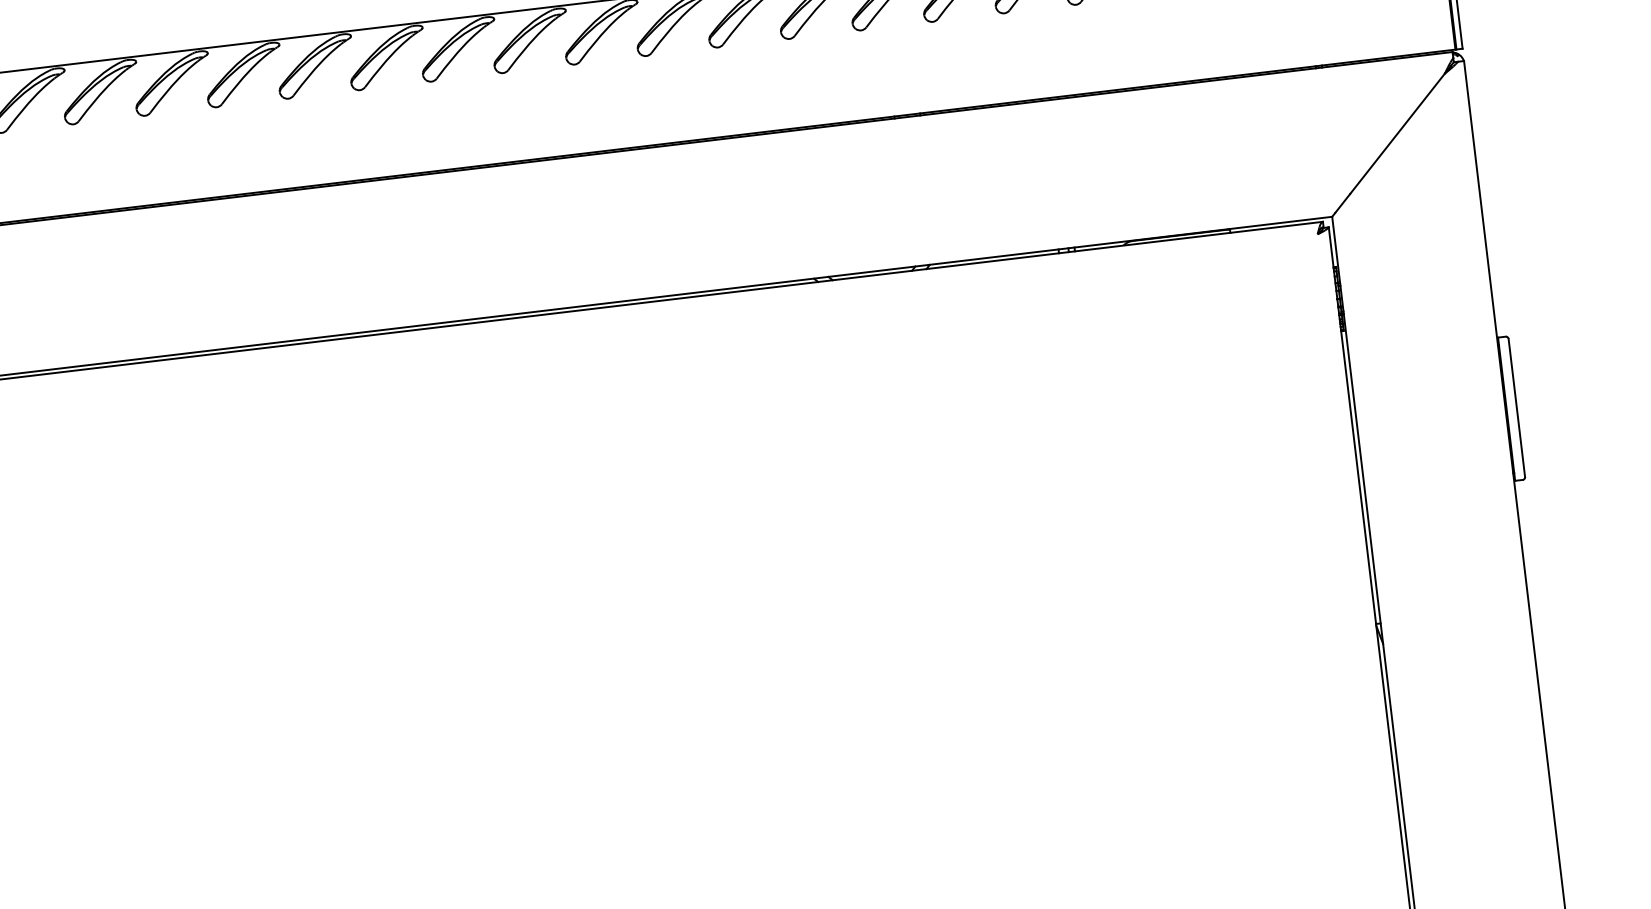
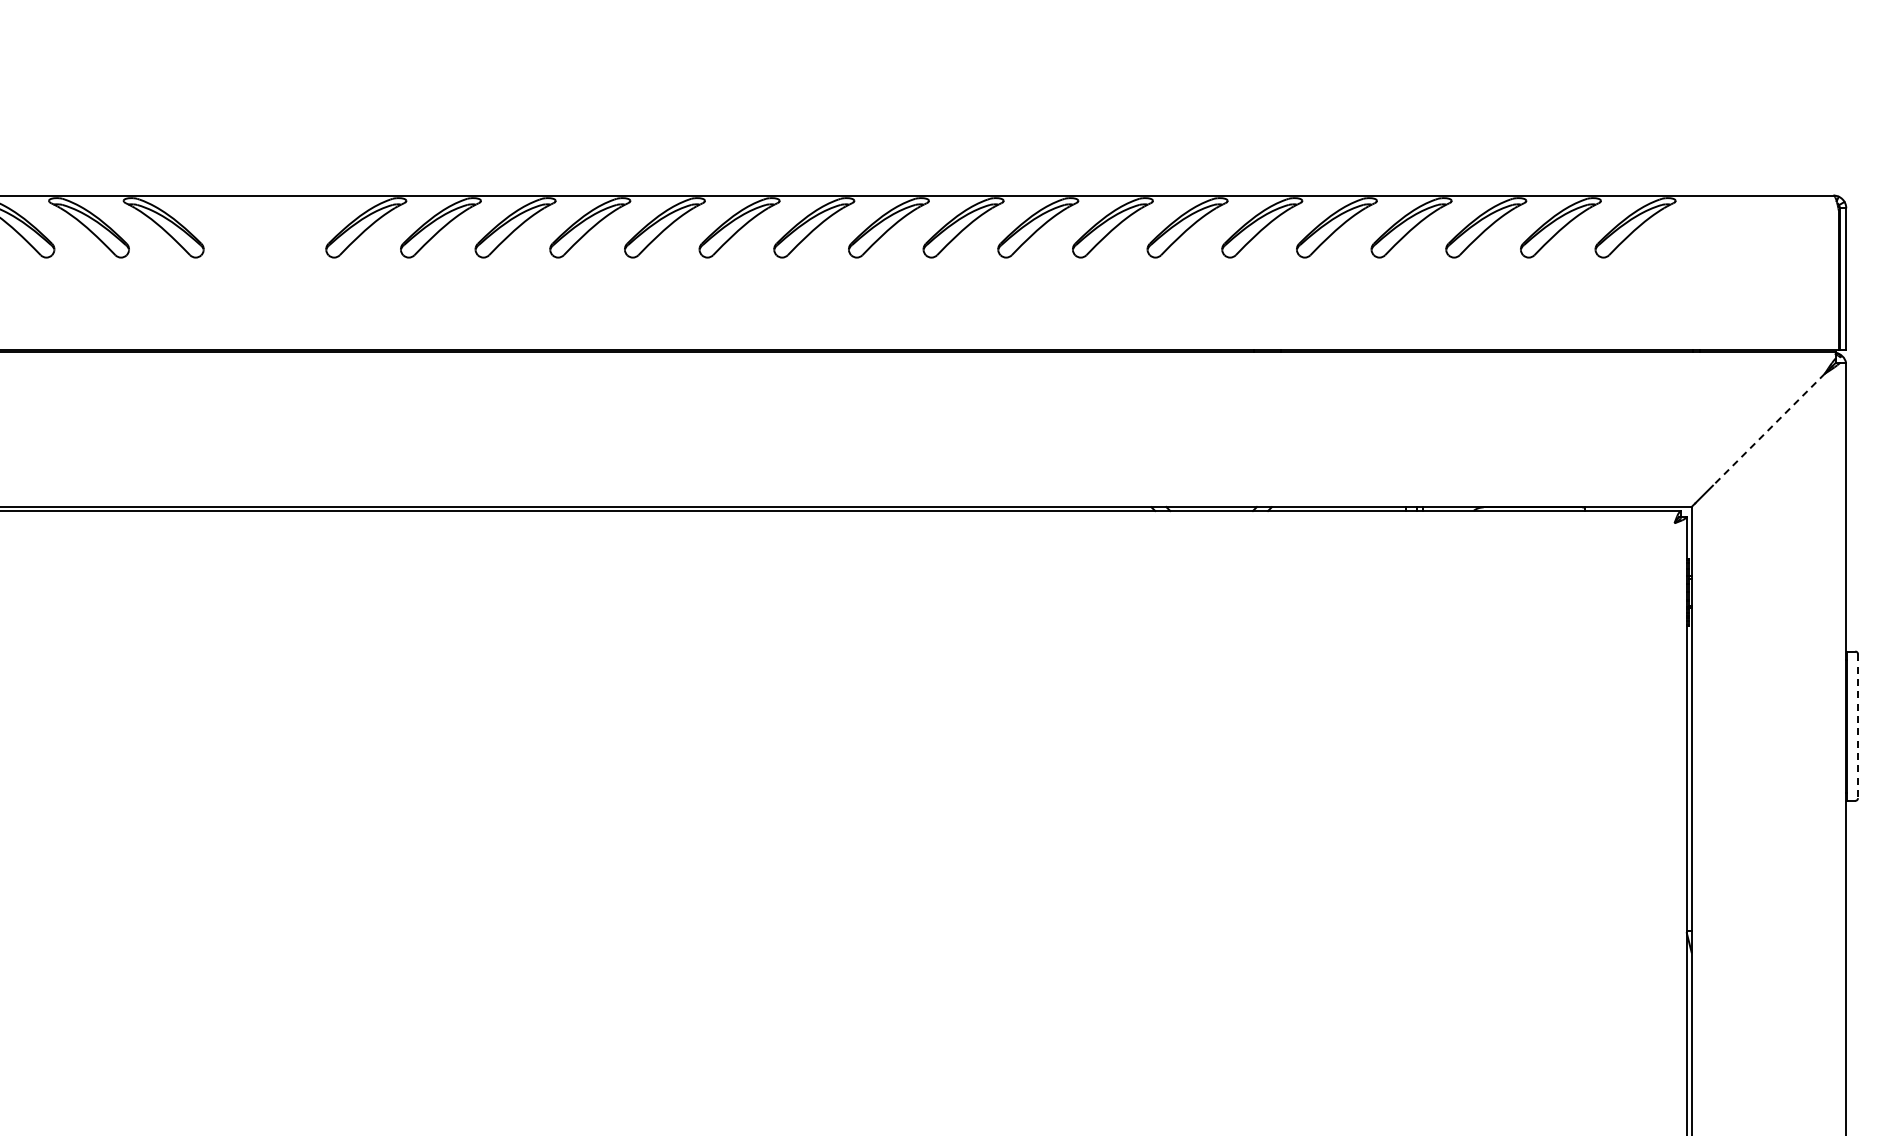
line: (1397, 134) -> (1768, 430), solid -> dashed
line: (1517, 408) -> (1858, 726), solid -> dashed

